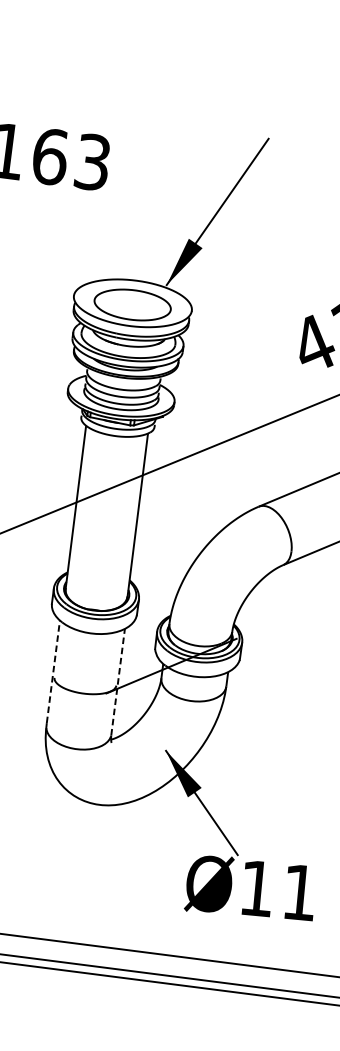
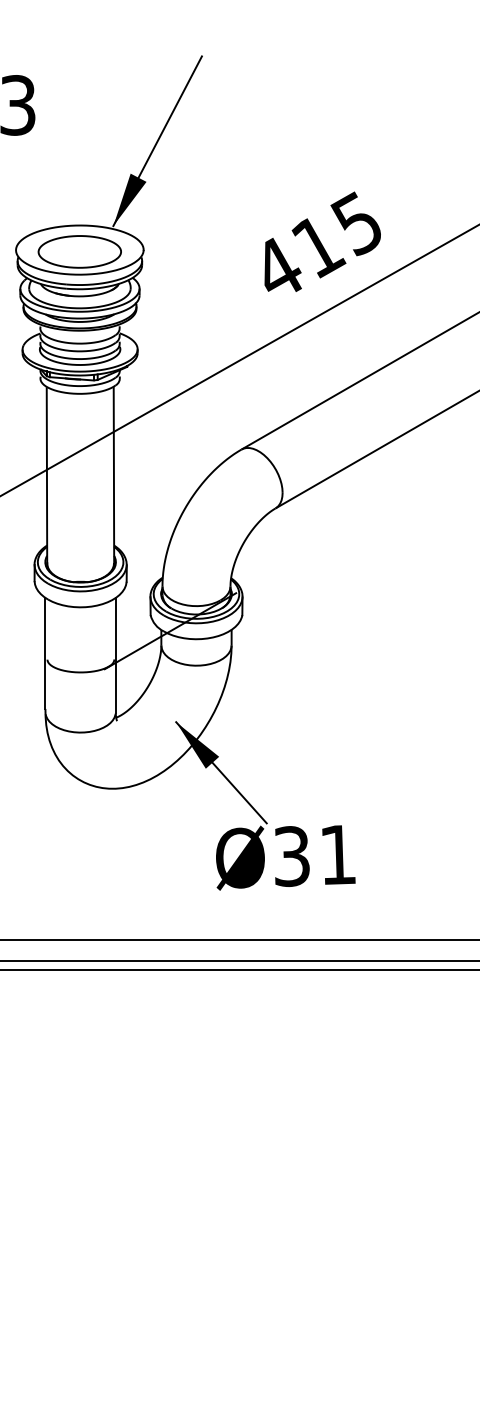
line: (53, 671) -> (45, 653), dashed -> solid
line: (117, 682) -> (115, 655), dashed -> solid
text: (257, 888) -> (292, 856), Ø11 -> Ø31

